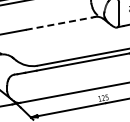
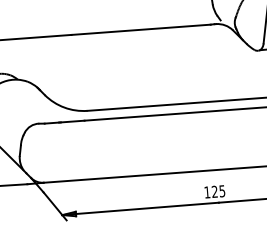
line: (59, 23) -> (141, 29), dashed -> solid

